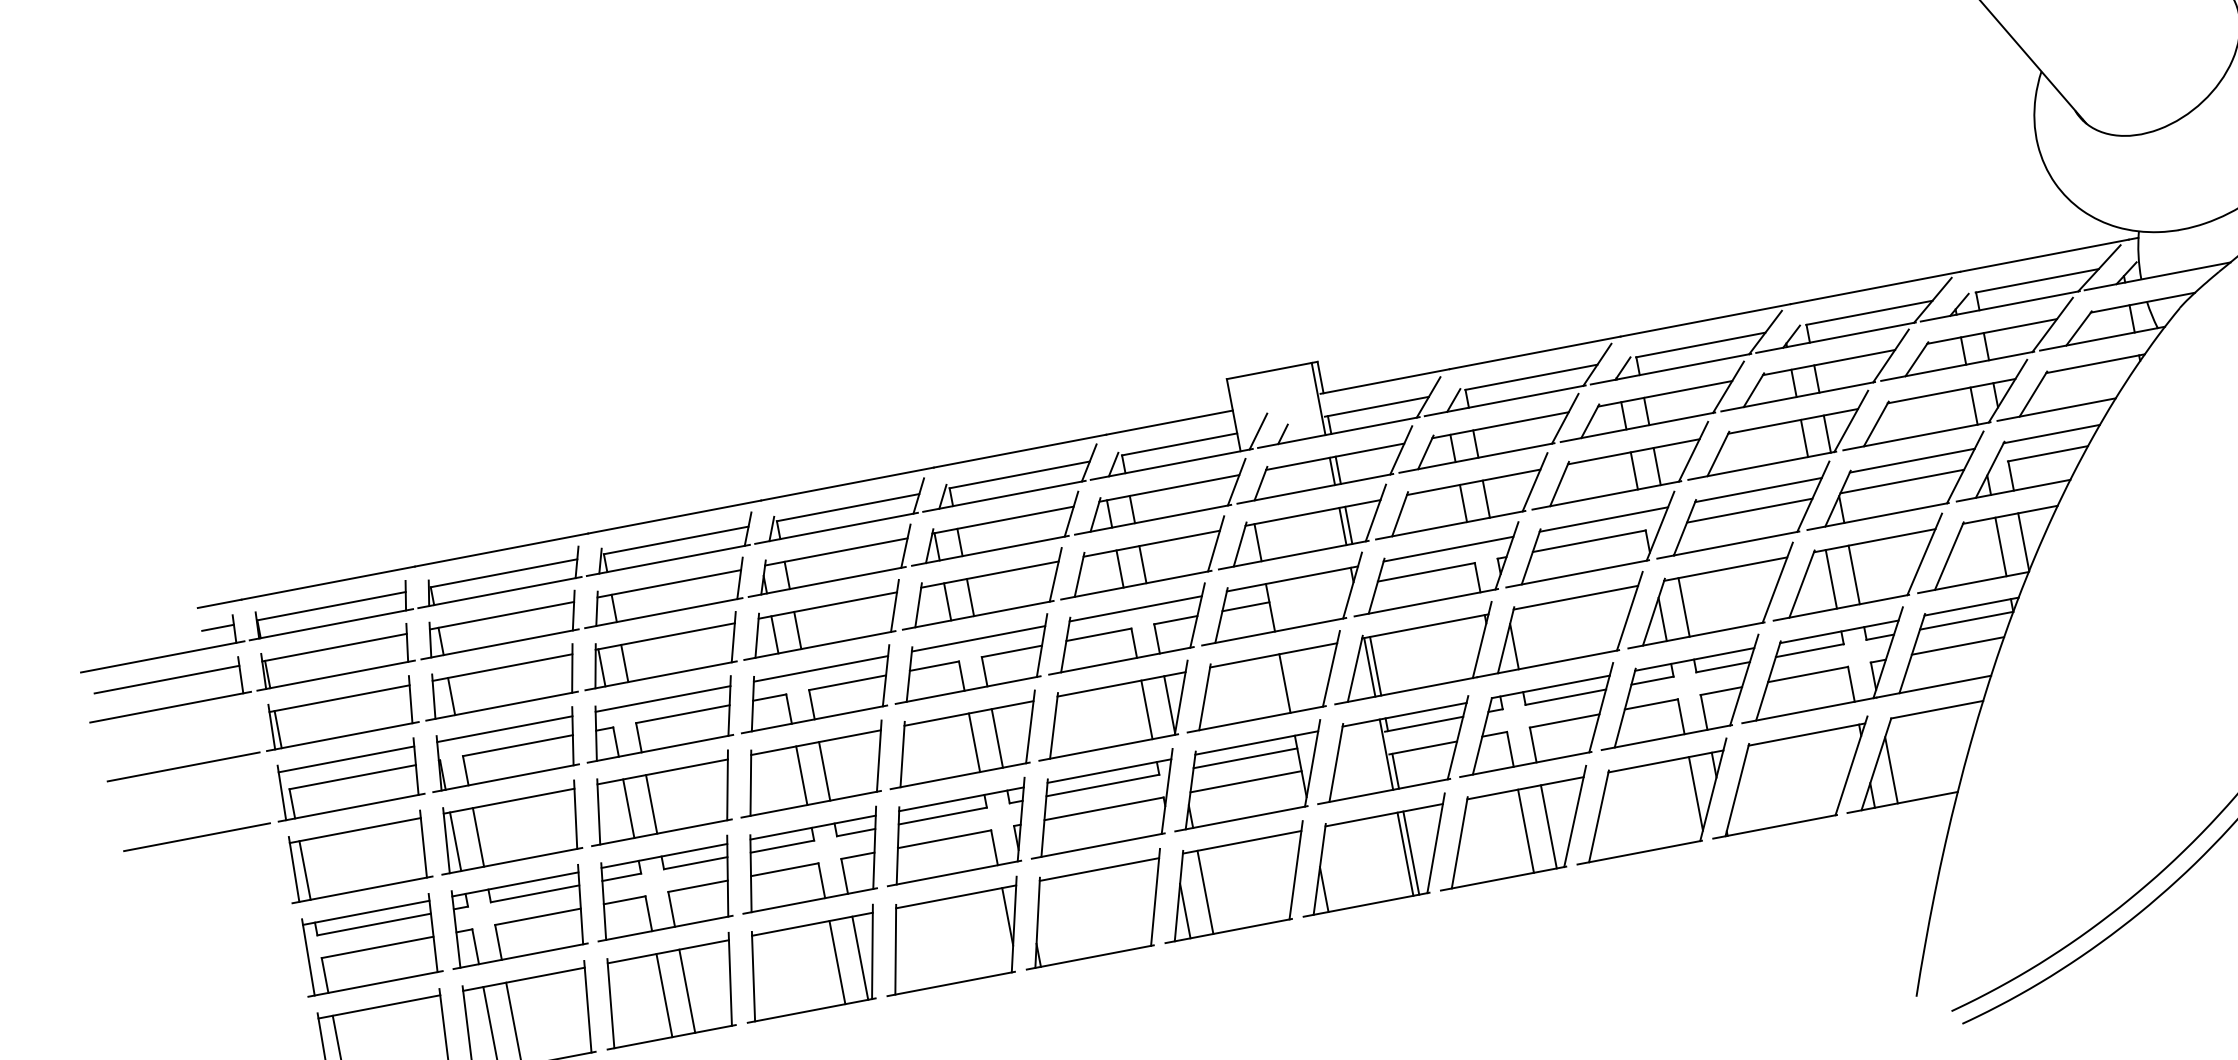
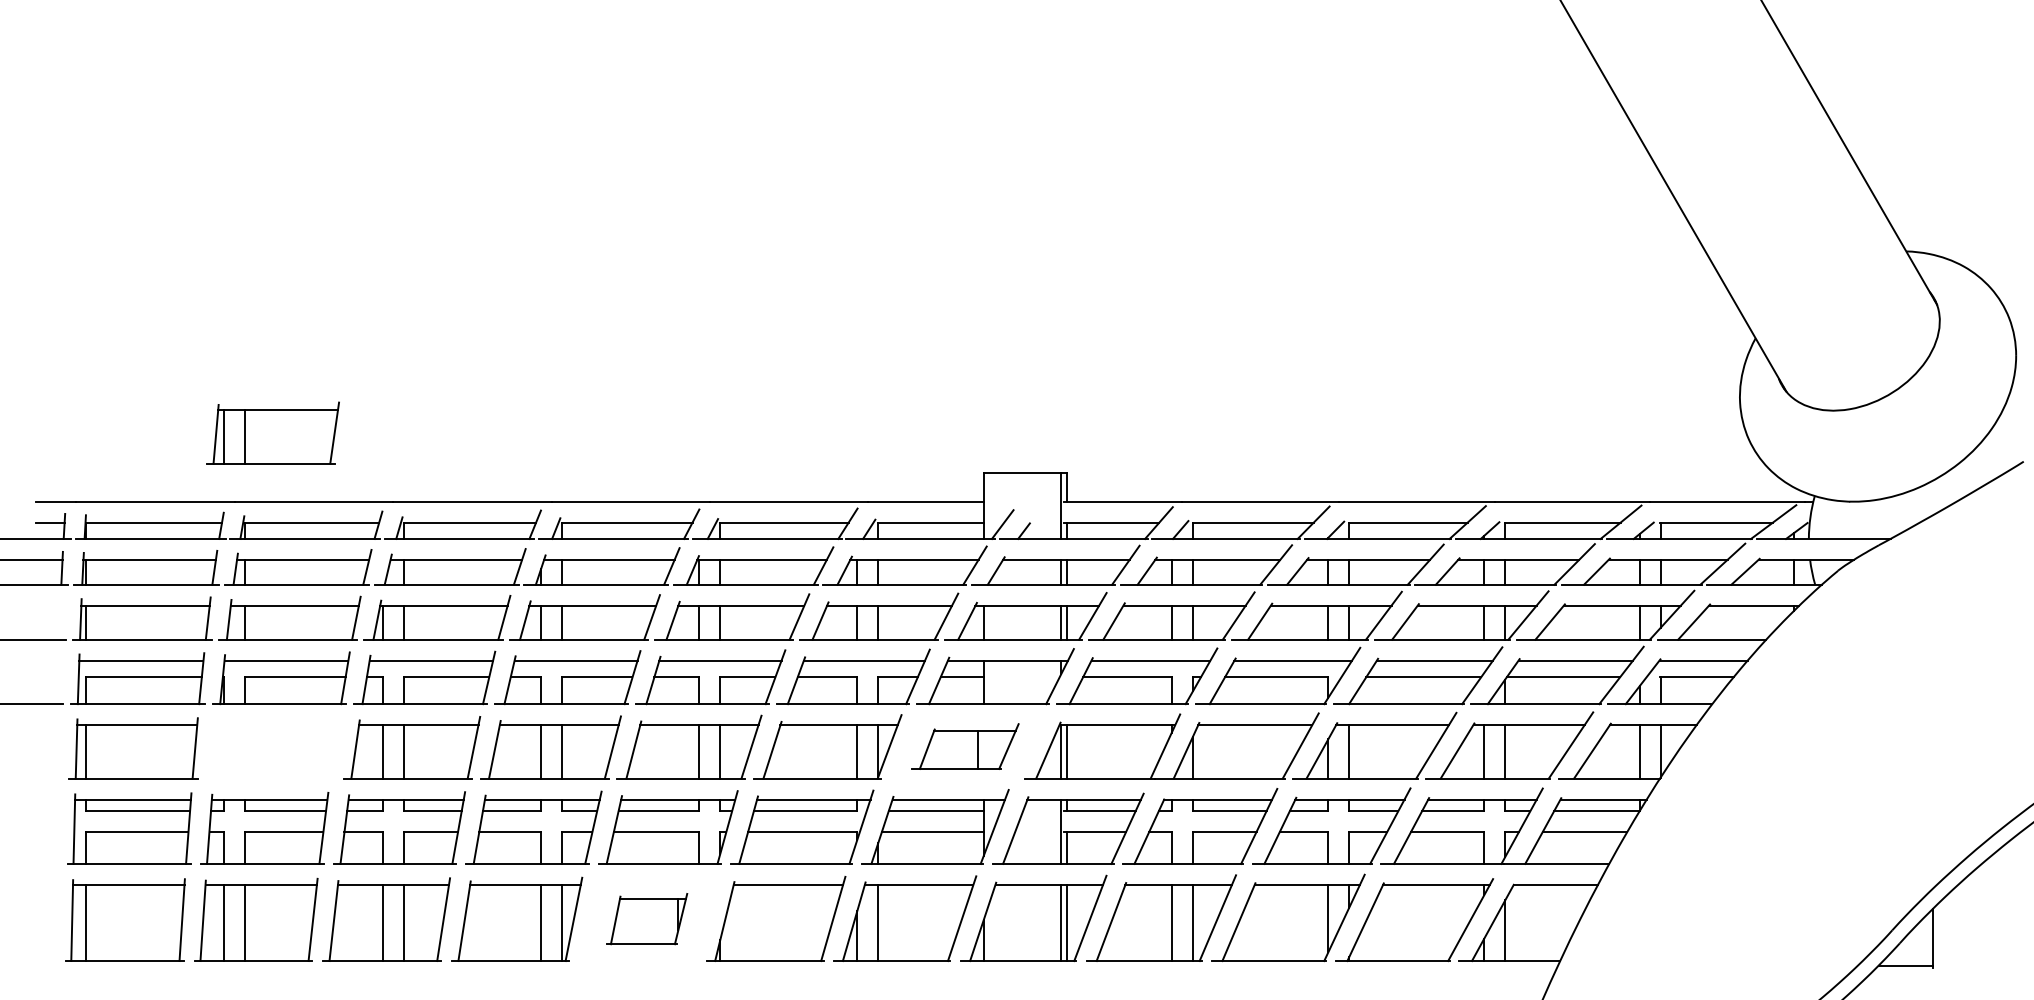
part: (1263, 681) -> (965, 746), size x0.7
part: (507, 827) -> (272, 432), moved
part: (951, 935) -> (646, 918), size x0.6

